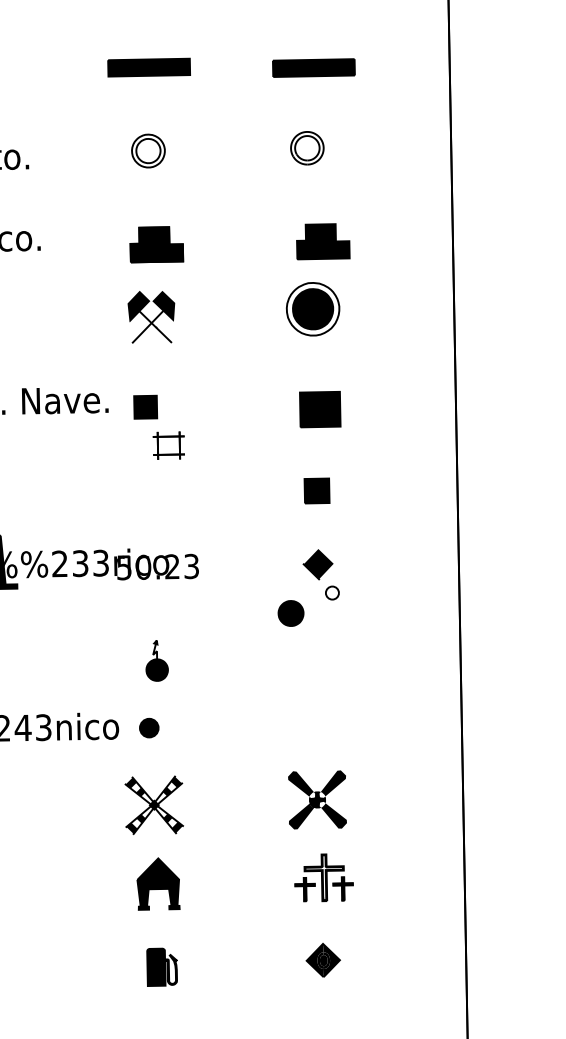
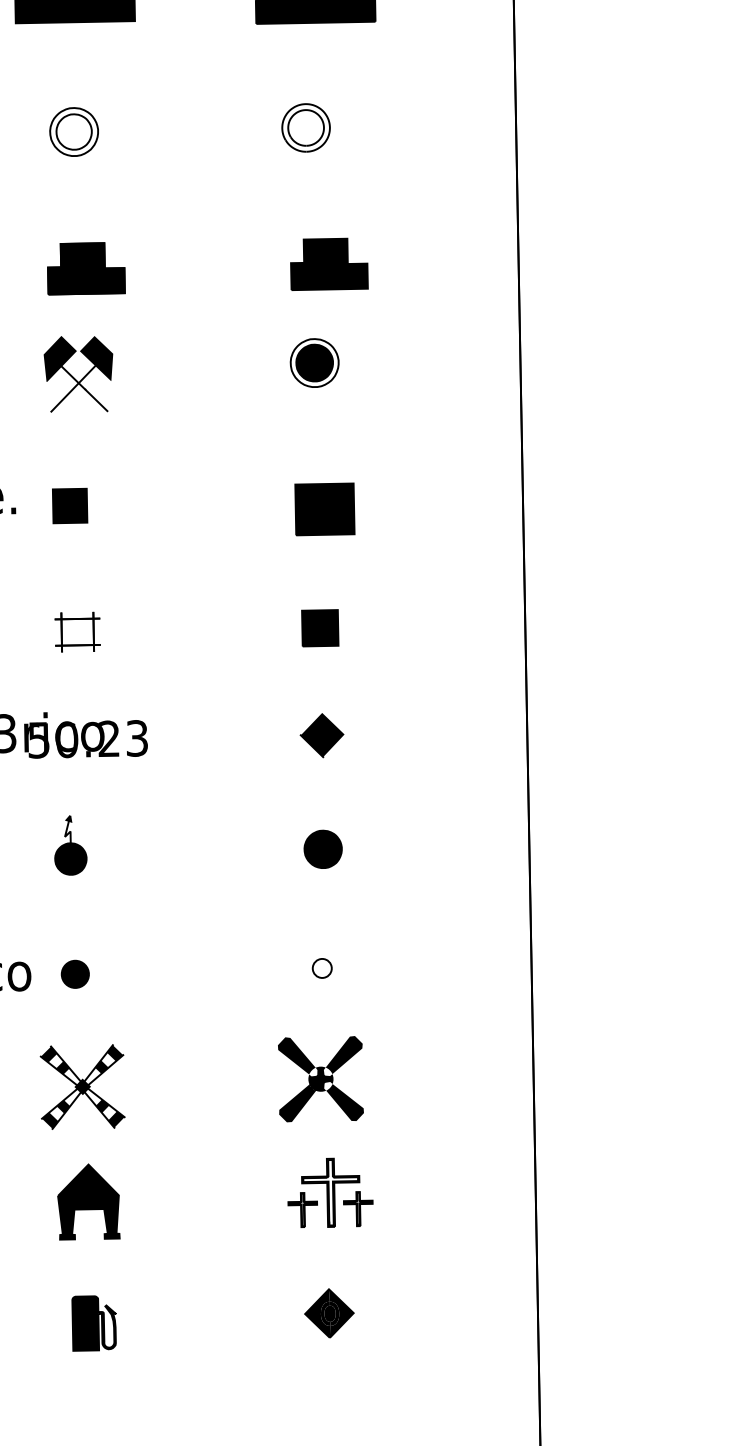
part: (313, 309) -> (315, 363), size x0.62
part: (168, 445) -> (77, 631), moved
part: (332, 592) -> (322, 967), moved
part: (290, 613) -> (322, 849), moved
part: (156, 660) -> (69, 845), moved

